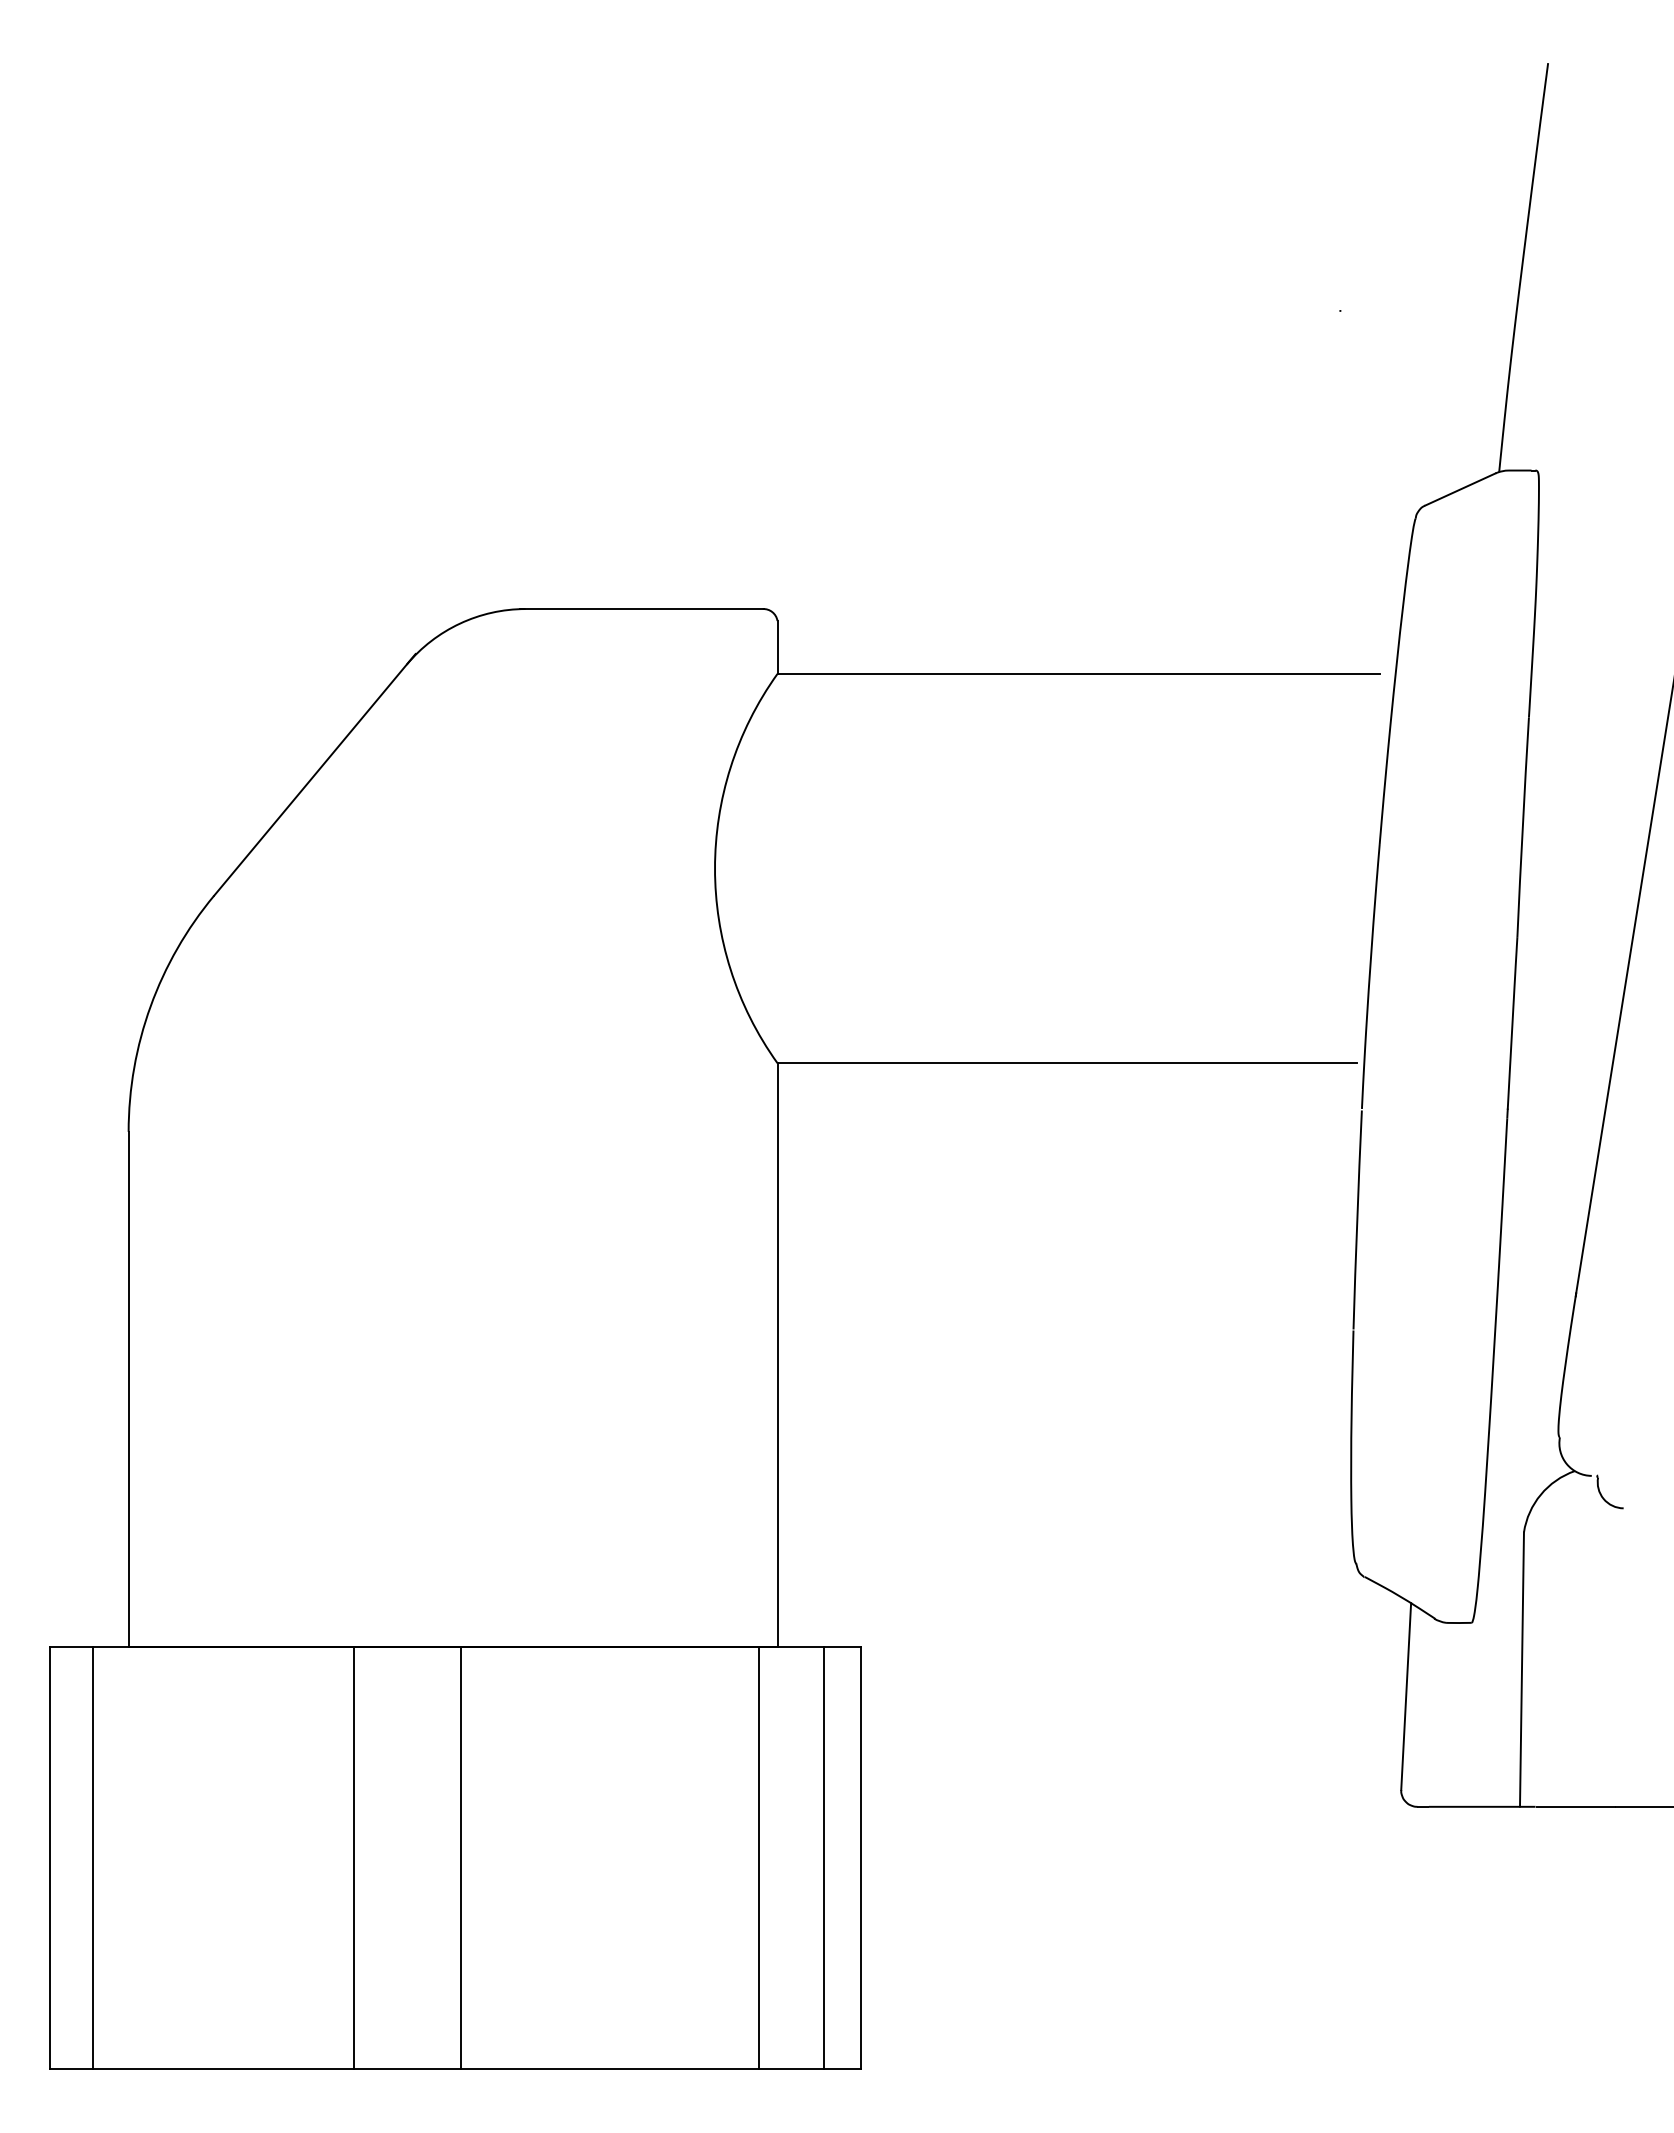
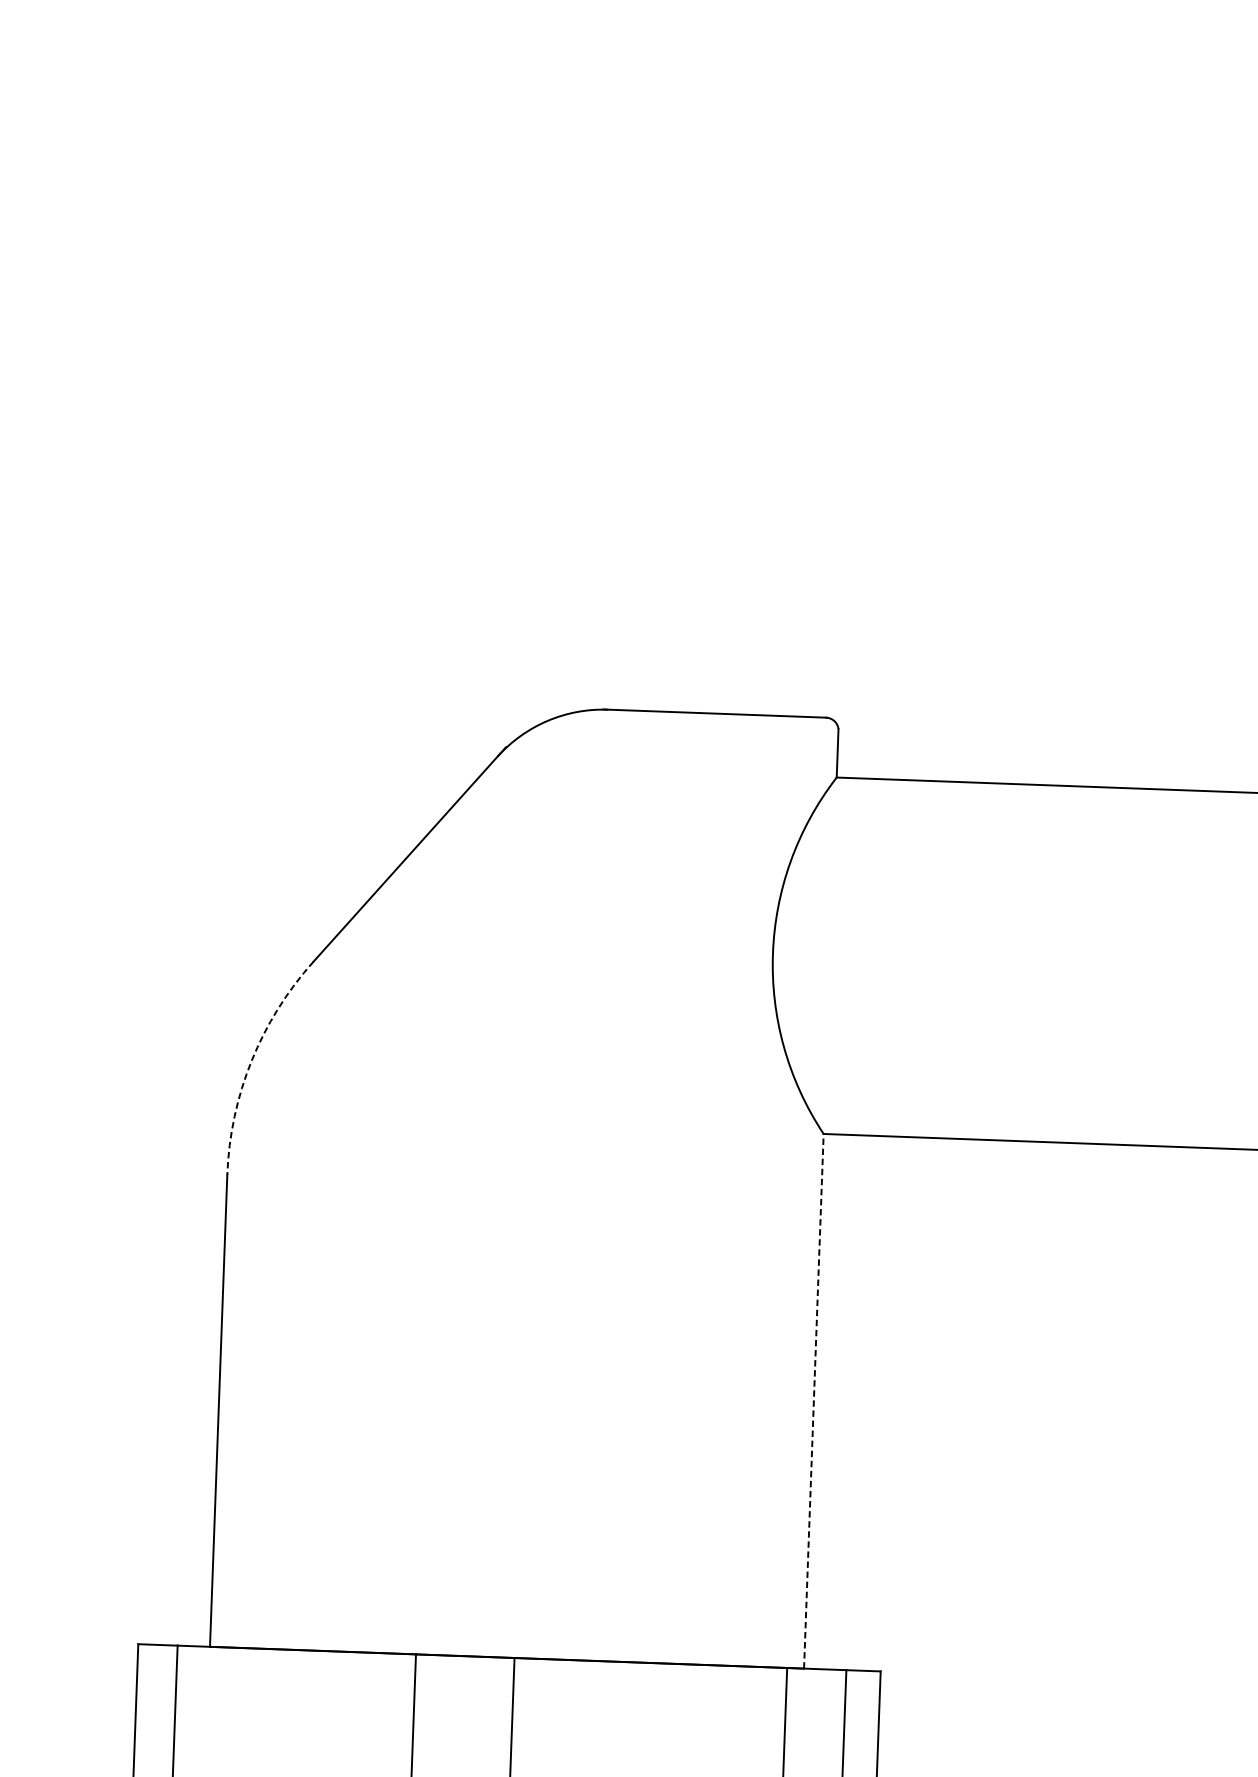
arc: (150, 1006) -> (251, 1060), solid -> dashed
line: (777, 1355) -> (813, 1401), solid -> dashed

